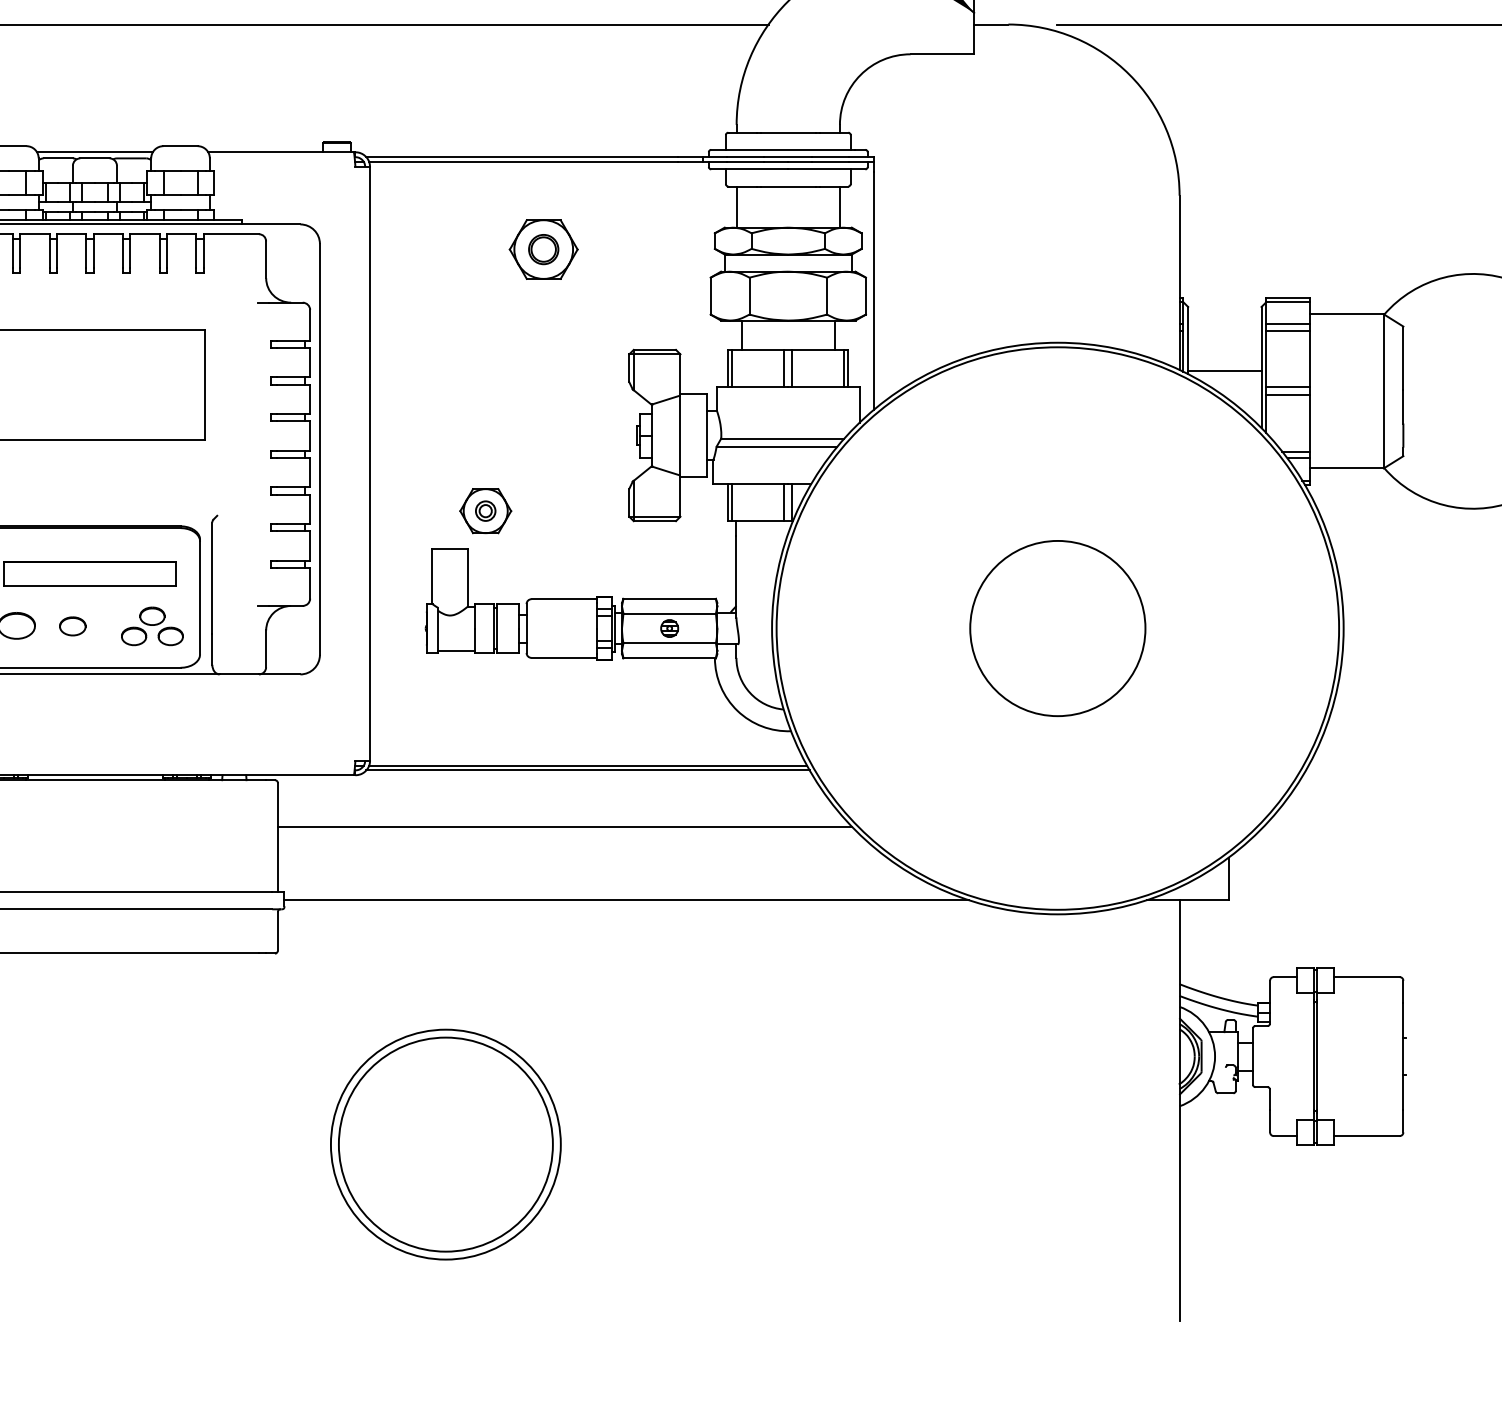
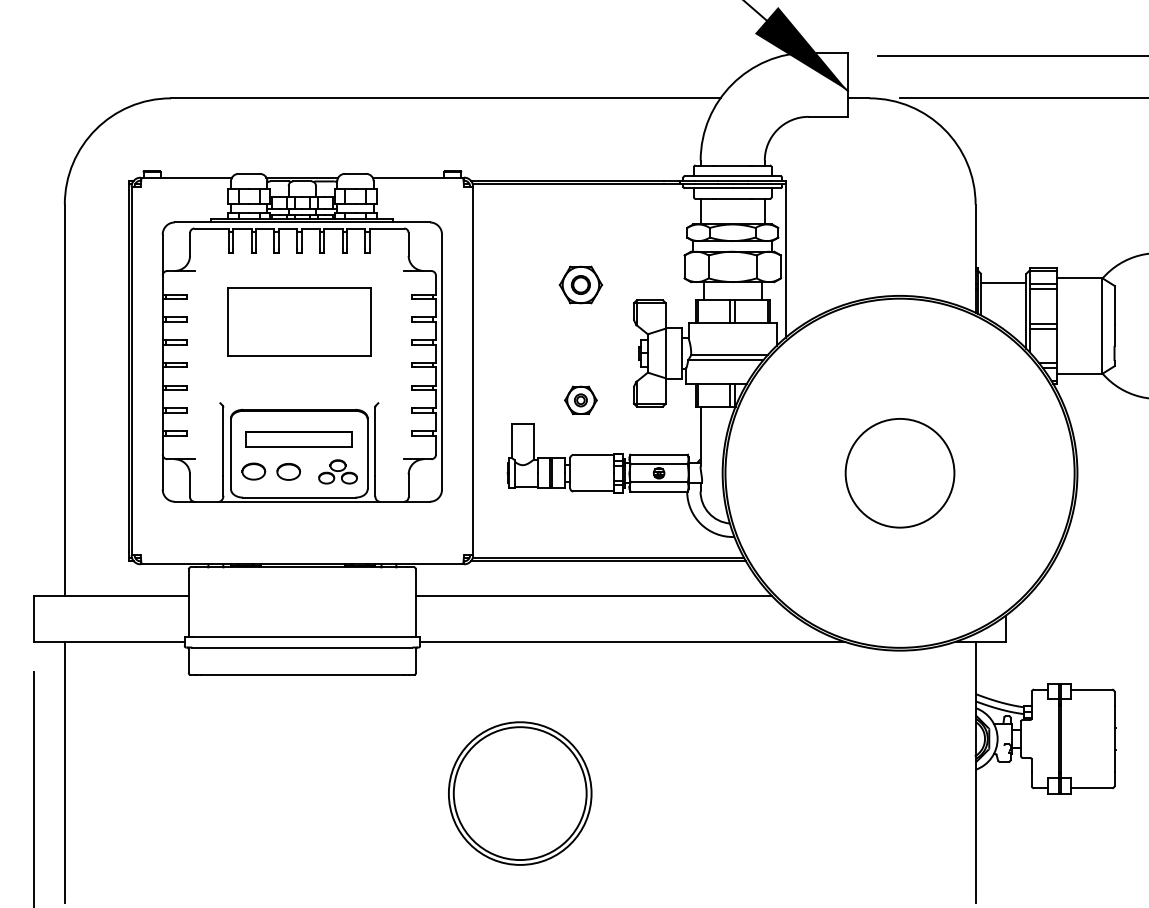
part: (543, 248) -> (580, 284), moved
line: (1224, 371) -> (1003, 282), moved
part: (485, 511) -> (580, 400), moved
part: (72, 625) -> (288, 471), size x1.43

